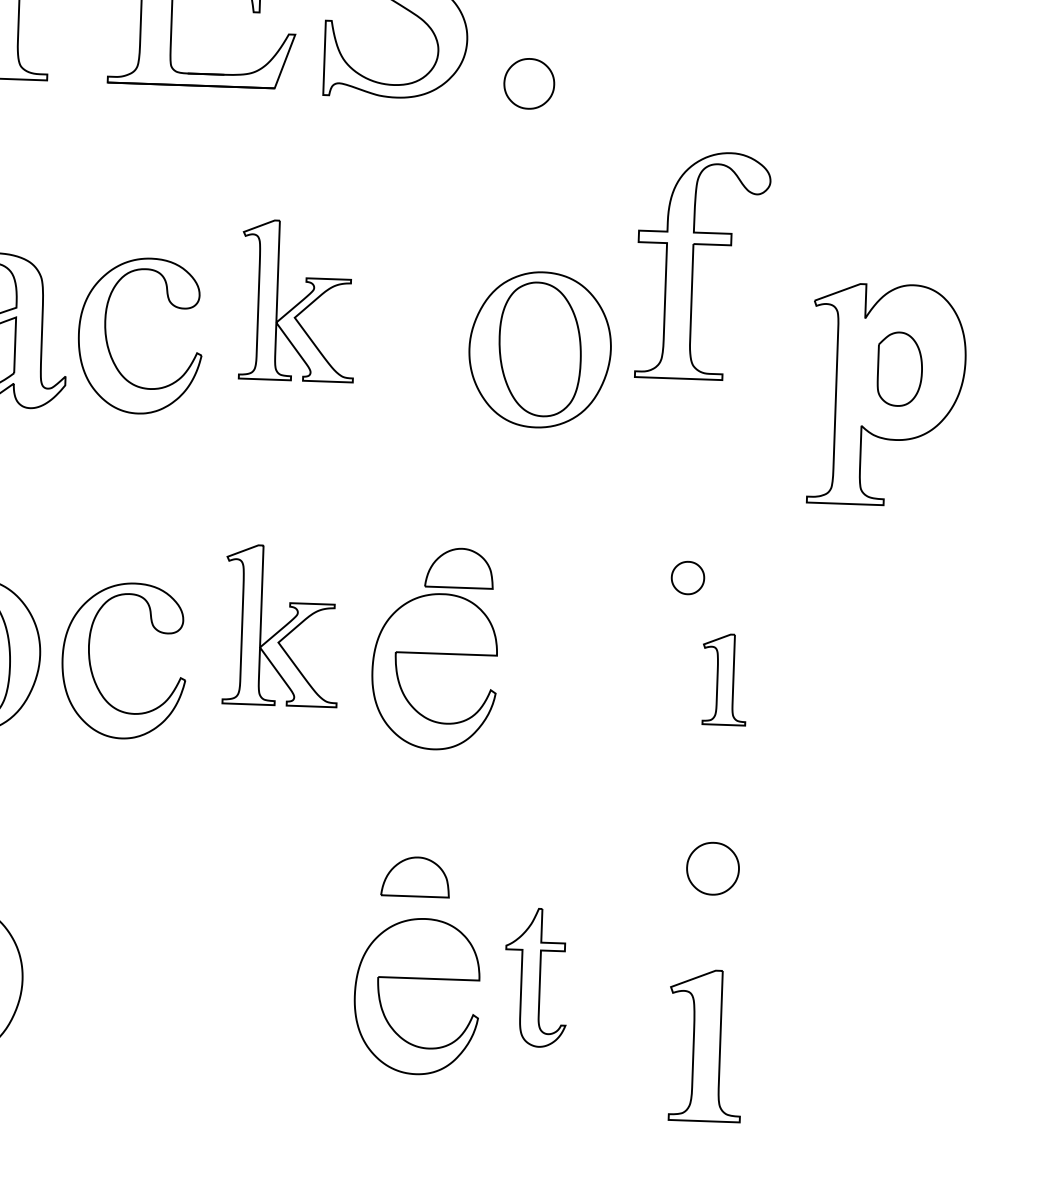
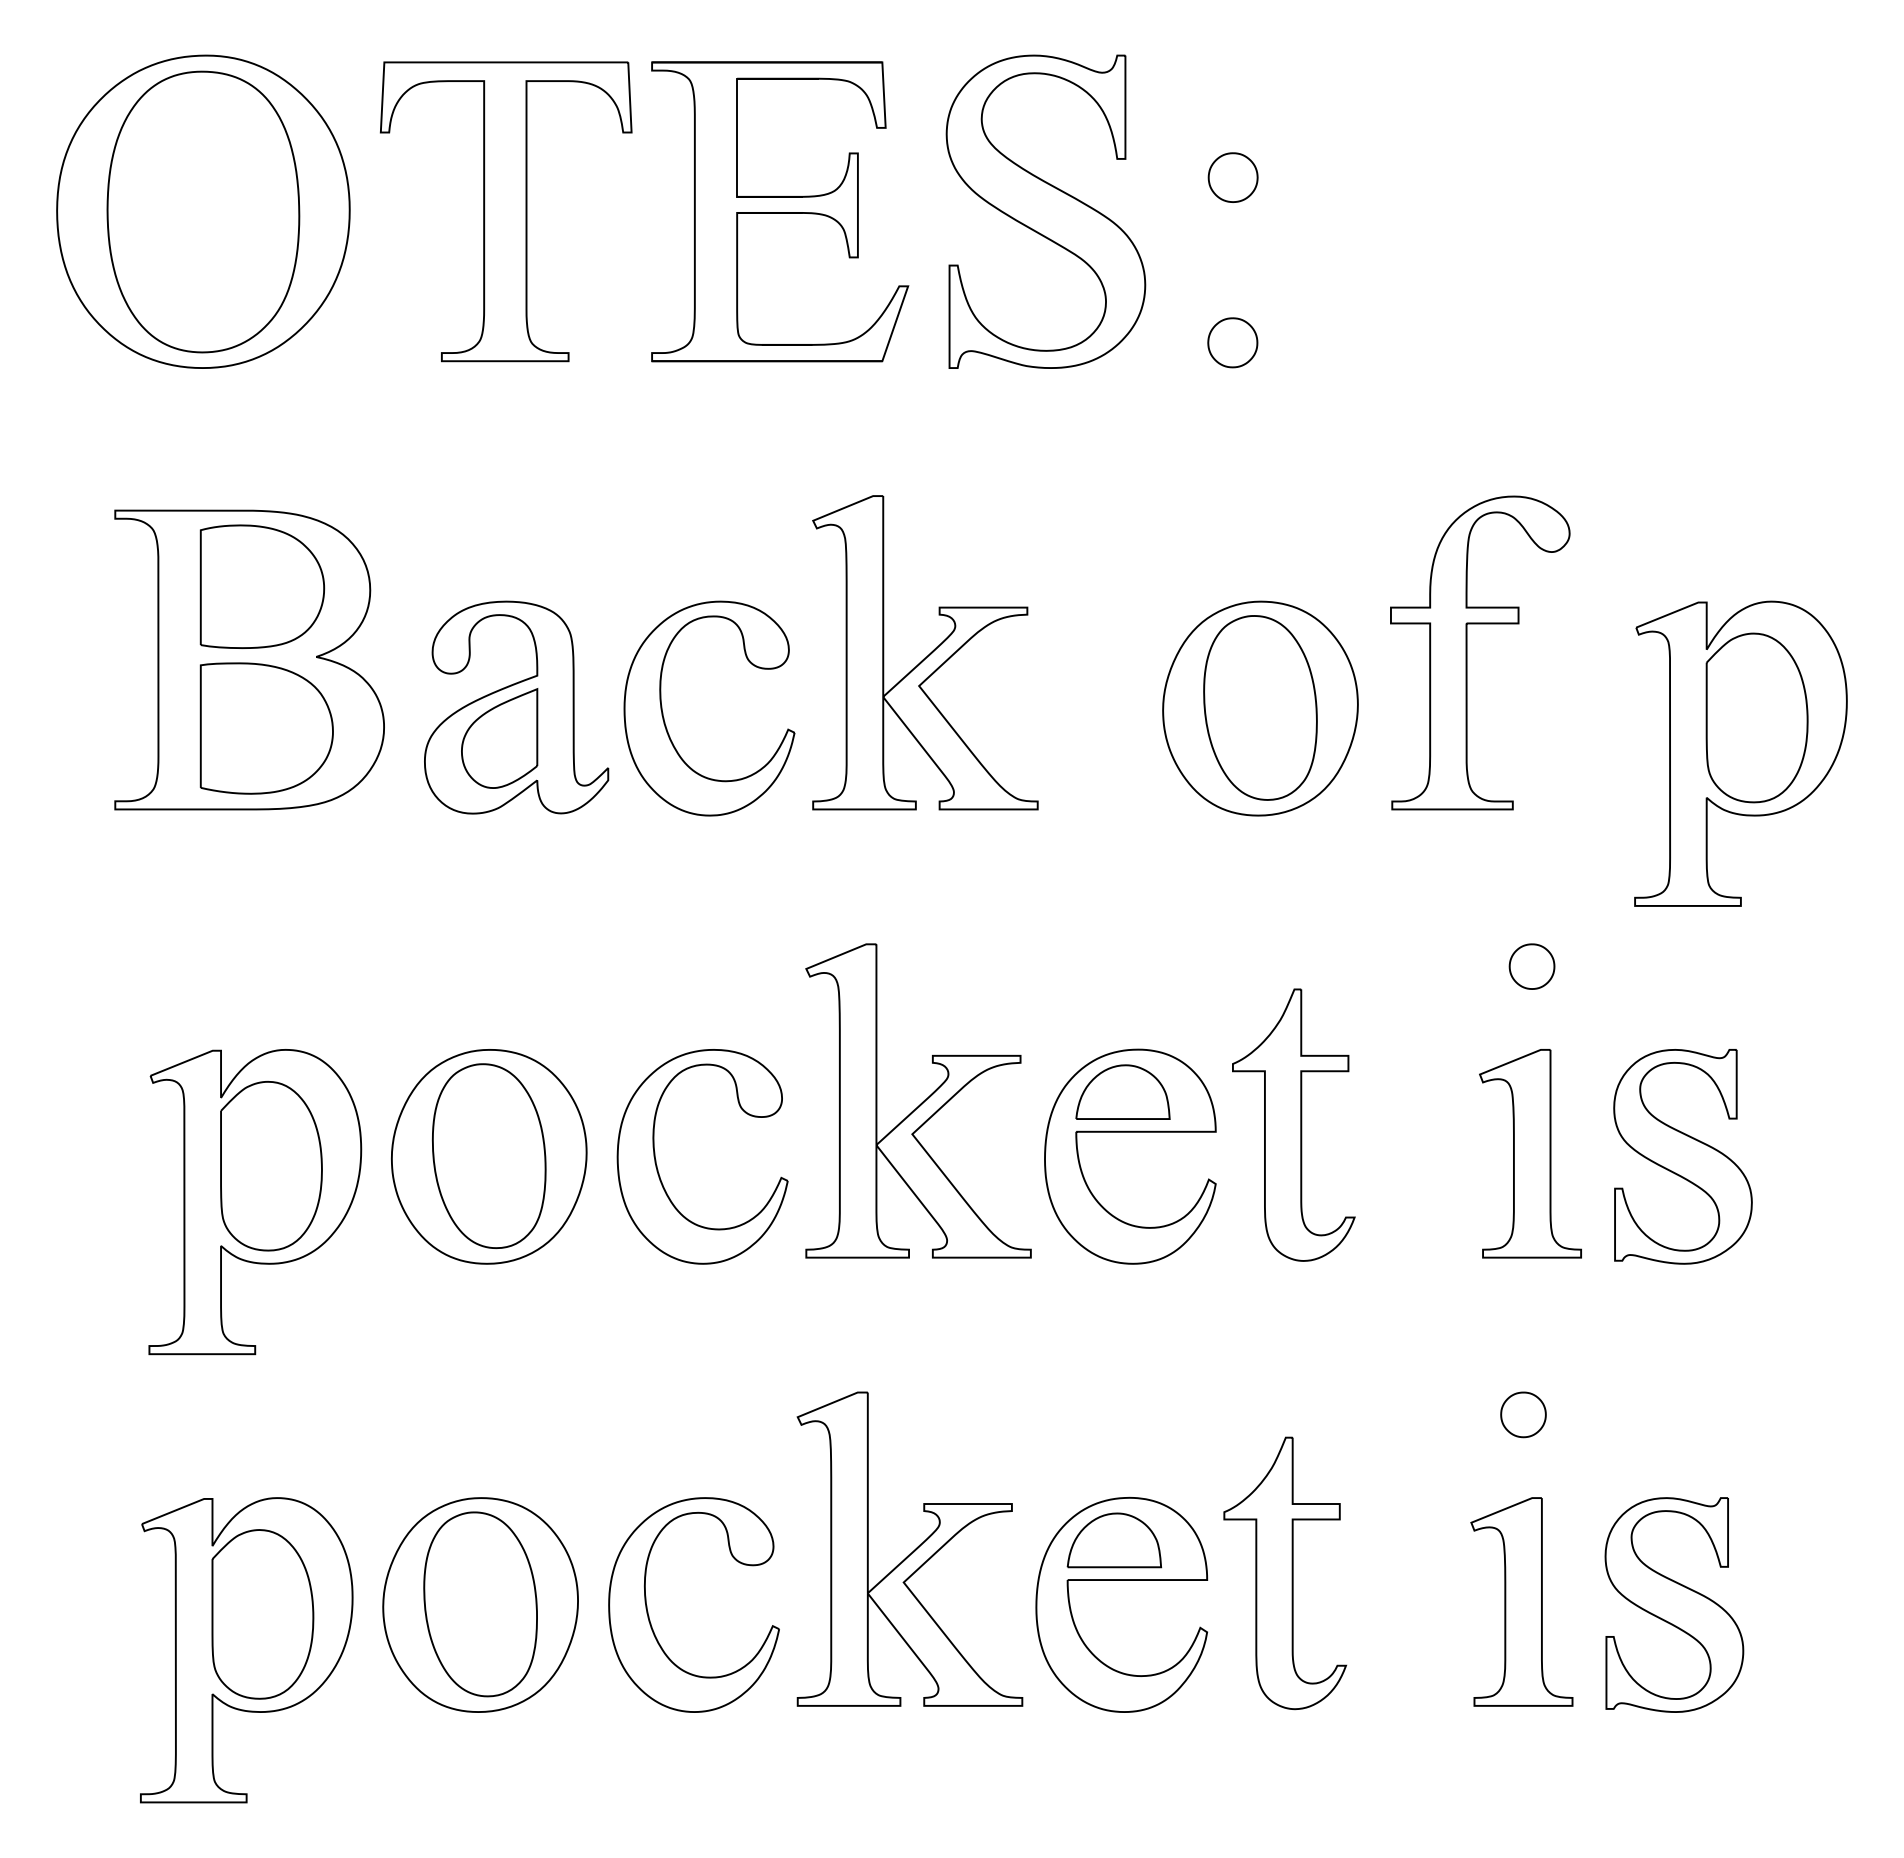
part: (529, 83) -> (1232, 342), size x0.71
part: (693, 265) -> (1467, 652), moved
part: (298, 300) -> (925, 652), size x1.43
part: (899, 368) -> (1756, 717), size x1.67
part: (459, 567) -> (1122, 1091), moved
part: (687, 577) -> (1531, 966), moved
part: (282, 625) -> (918, 1100), size x1.43
part: (553, 652) -> (1293, 1124), added
part: (724, 679) -> (1530, 1153), size x1.67
part: (834, 685) -> (1682, 1156), added
part: (713, 868) -> (1523, 1414), size x0.62
part: (415, 877) -> (1114, 1540), moved
part: (264, 950) -> (909, 1548), added
part: (536, 977) -> (1285, 1573), size x1.43
part: (73, 989) -> (648, 1611), added
part: (817, 1010) -> (1674, 1604), added
part: (705, 1045) -> (1521, 1601), moved

